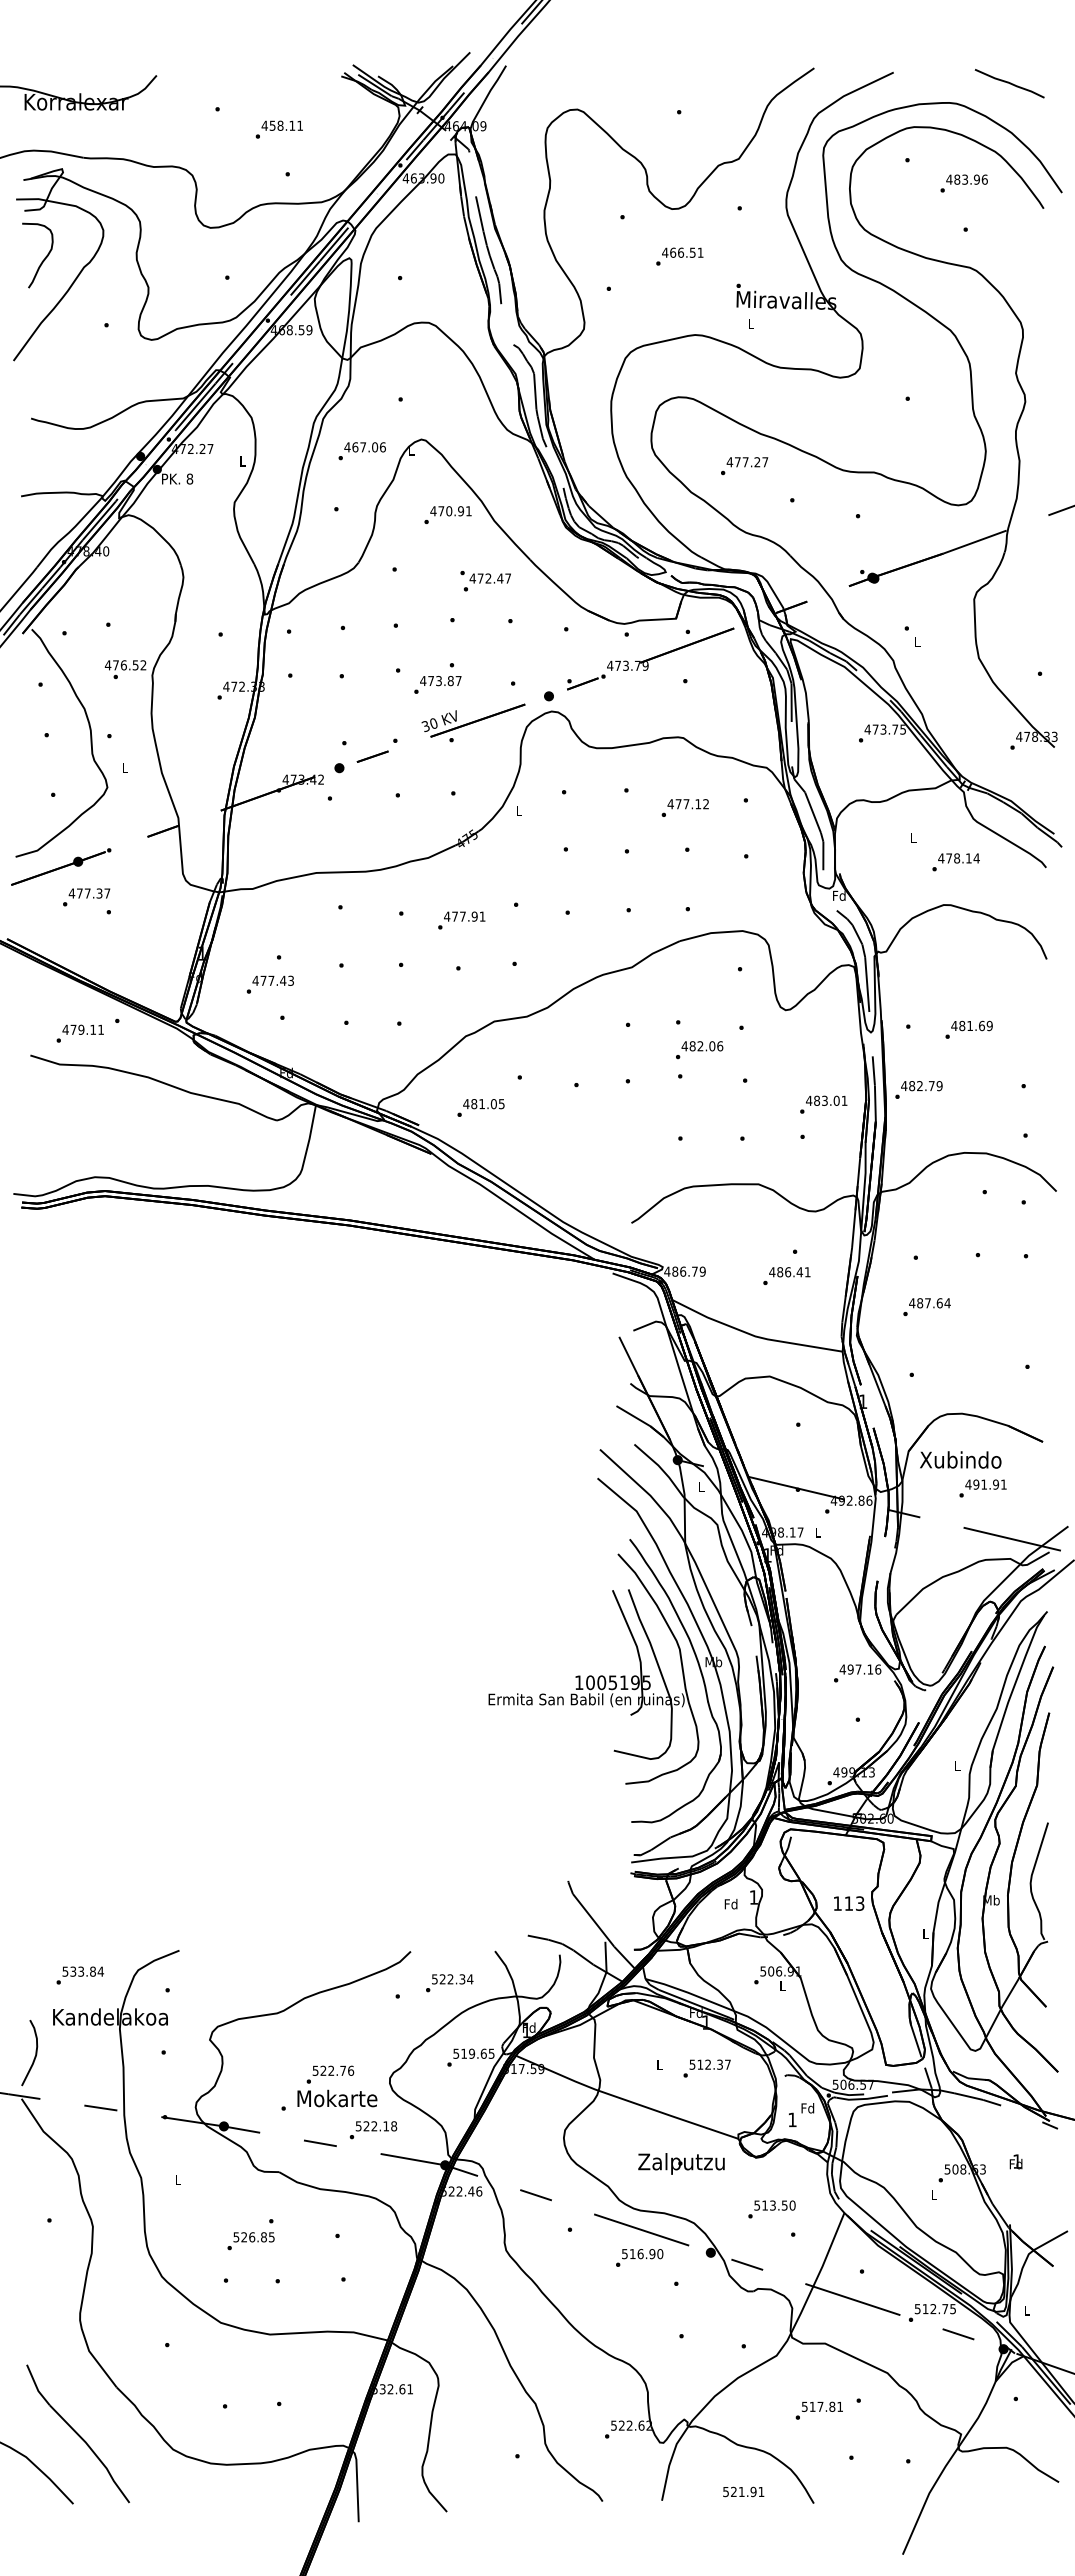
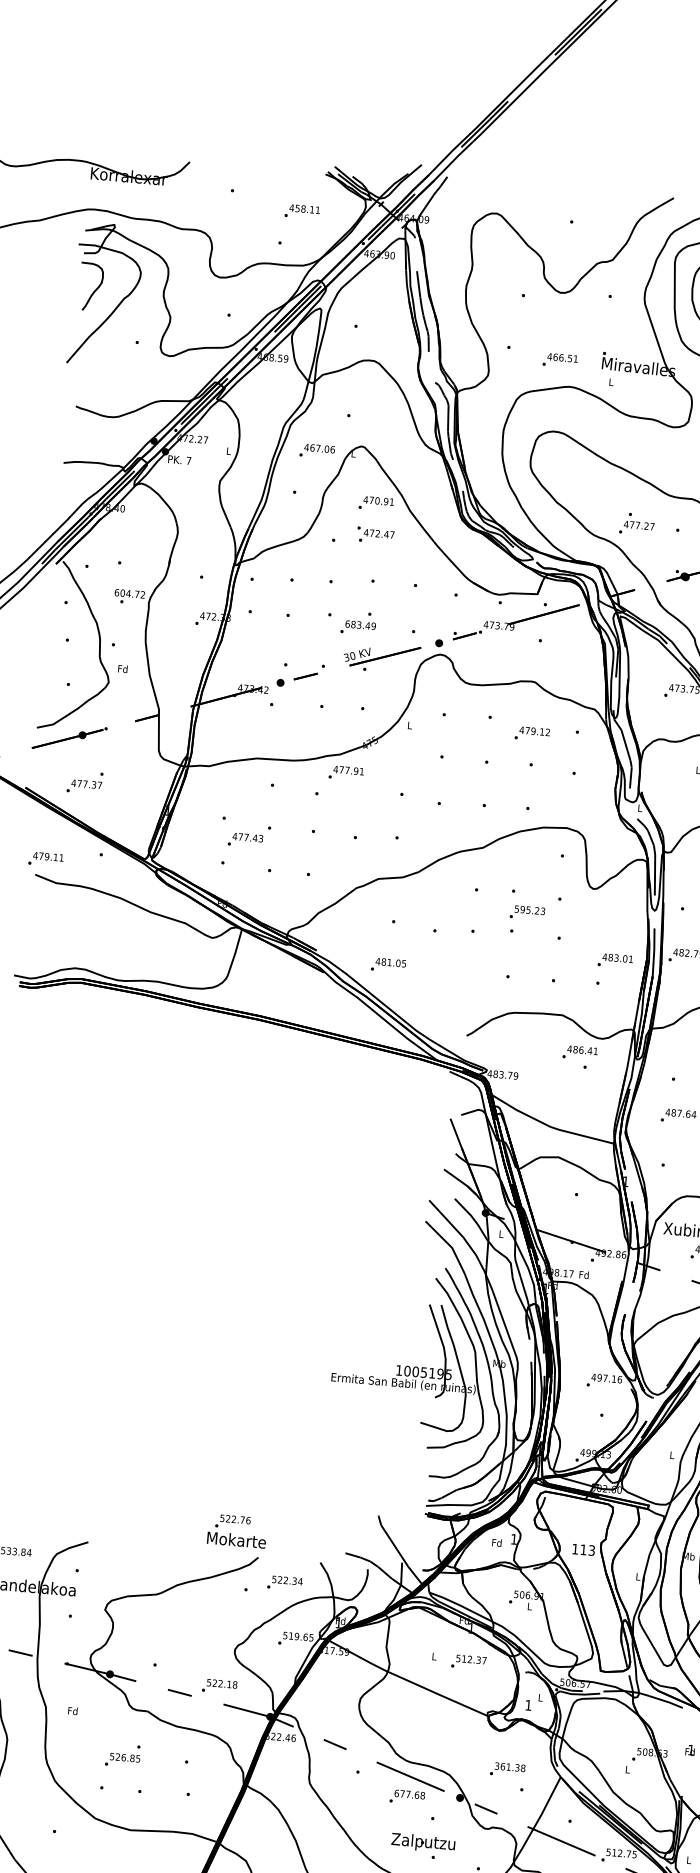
text: (278, 129) -> (301, 211), moved
text: (679, 256) -> (560, 360), moved
text: (744, 466) -> (636, 528), moved
text: (189, 478) -> (188, 460), 8 -> 7
text: (485, 581) -> (375, 535), moved
text: (121, 665) -> (126, 593), 476.52 -> 604.72
text: (440, 680) -> (360, 624), 473.87 -> 683.49
text: (124, 767) -> (122, 668), L -> Fd
text: (686, 804) -> (533, 731), 477.12 -> 479.12
text: (839, 895) -> (640, 808), Fd -> L
text: (86, 897) -> (84, 787), moved
text: (461, 920) -> (346, 773), moved
text: (269, 984) -> (244, 840), moved
text: (79, 1033) -> (45, 859), moved
text: (702, 1046) -> (529, 910), 482.06 -> 595.23
text: (480, 1107) -> (388, 964), moved
text: (683, 1271) -> (501, 1074), 486.79 -> 483.79
text: (786, 1276) -> (579, 1053), moved
text: (817, 1532) -> (583, 1275), L -> Fd
text: (337, 2086) -> (237, 1531), moved
text: (807, 2108) -> (540, 1697), Fd -> L
text: (681, 2163) -> (423, 1842), moved
text: (177, 2180) -> (72, 1711), L -> Fd
text: (774, 2205) -> (509, 1767), 513.50 -> 361.38
text: (642, 2254) -> (409, 1794), 516.90 -> 677.68

